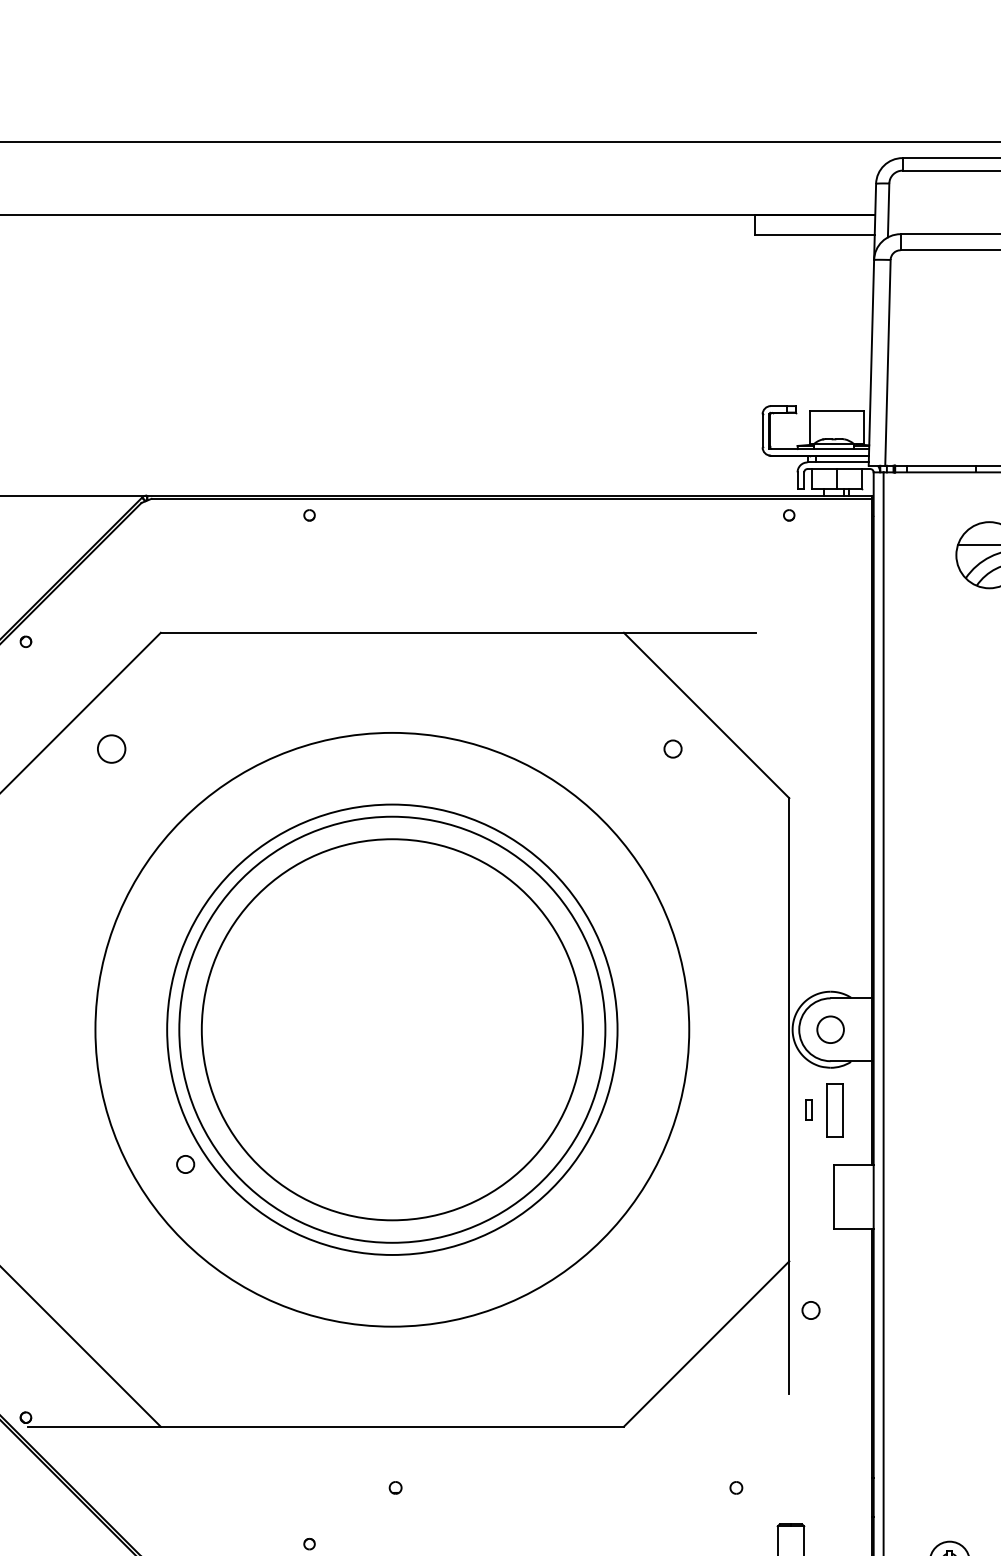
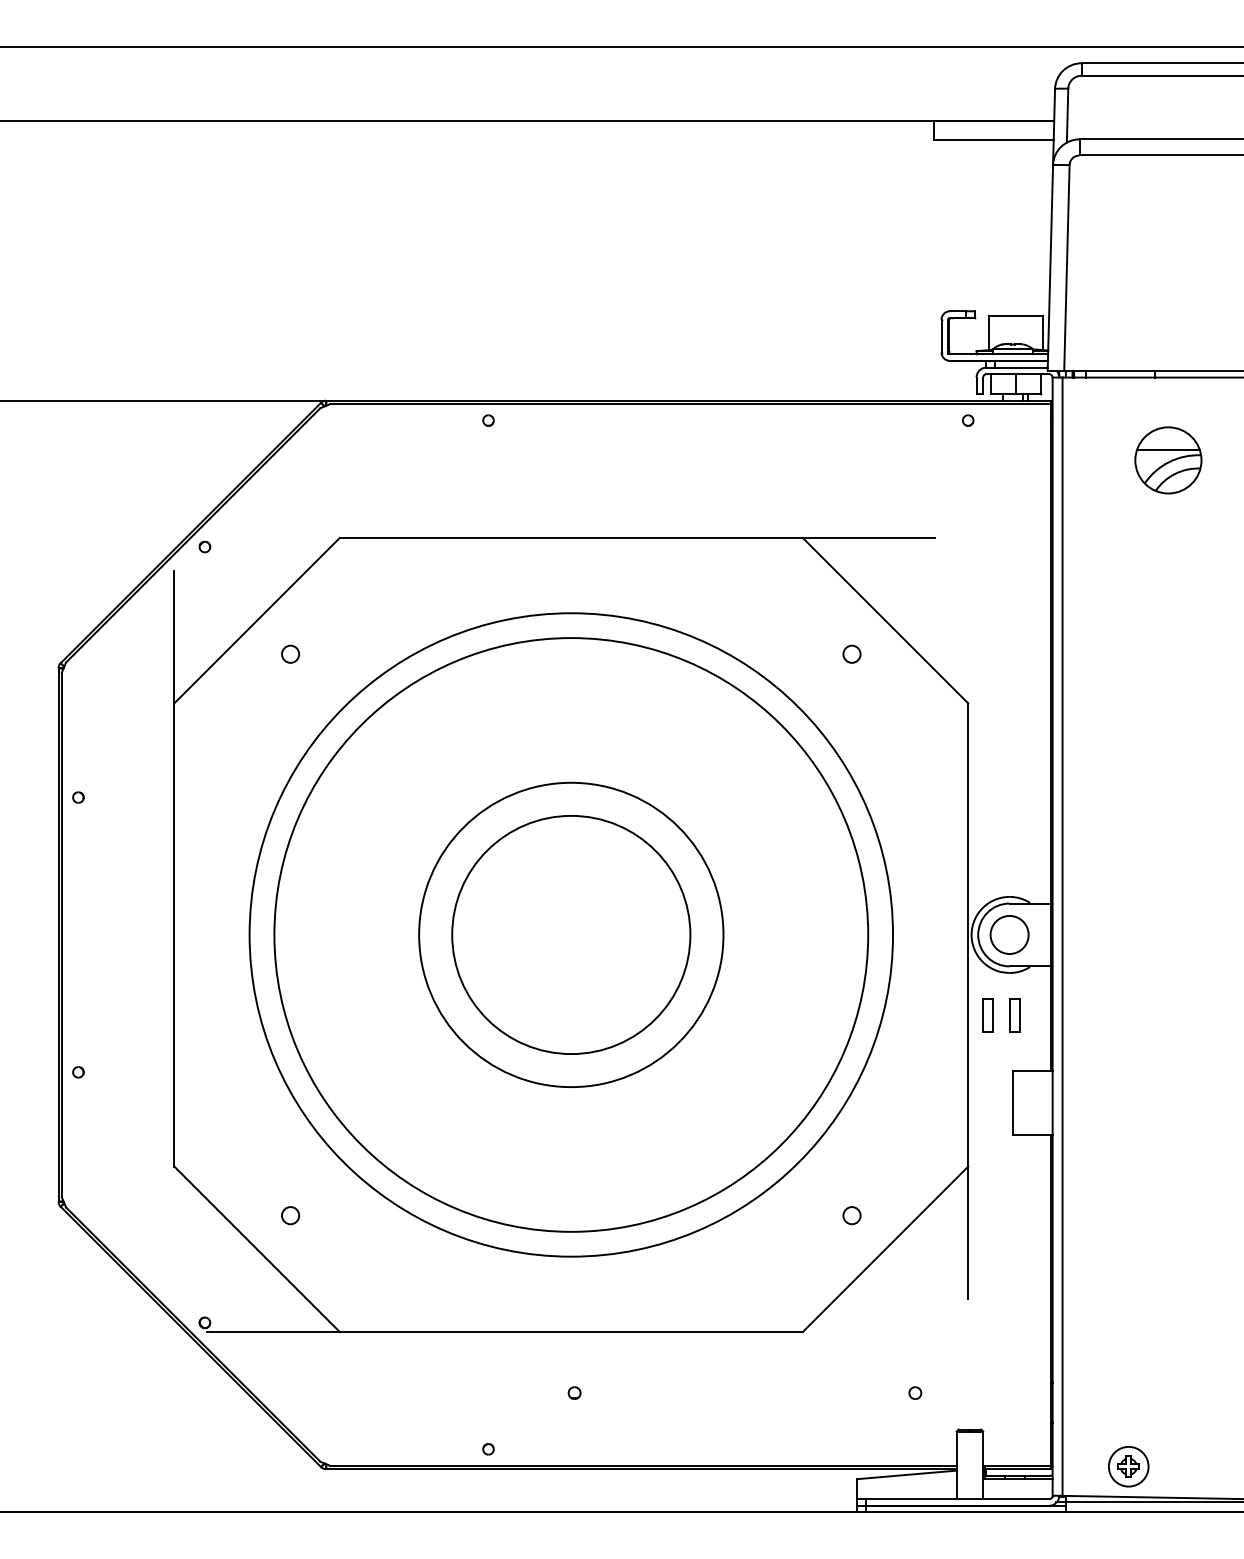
circle: (111, 748) -> (290, 653), size x0.62
circle: (392, 1029) -> (571, 934), size x0.62
circle: (392, 1029) -> (571, 934), size x0.71
circle: (392, 1029) -> (571, 934), size x1.43
circle: (830, 1029) -> (1009, 934), size x1.43
part: (808, 1110) -> (987, 1015), size x1.67
part: (835, 1110) -> (1014, 1015), size x0.62
circle: (185, 1164) -> (290, 1215), moved
circle: (810, 1310) -> (851, 1215), moved

